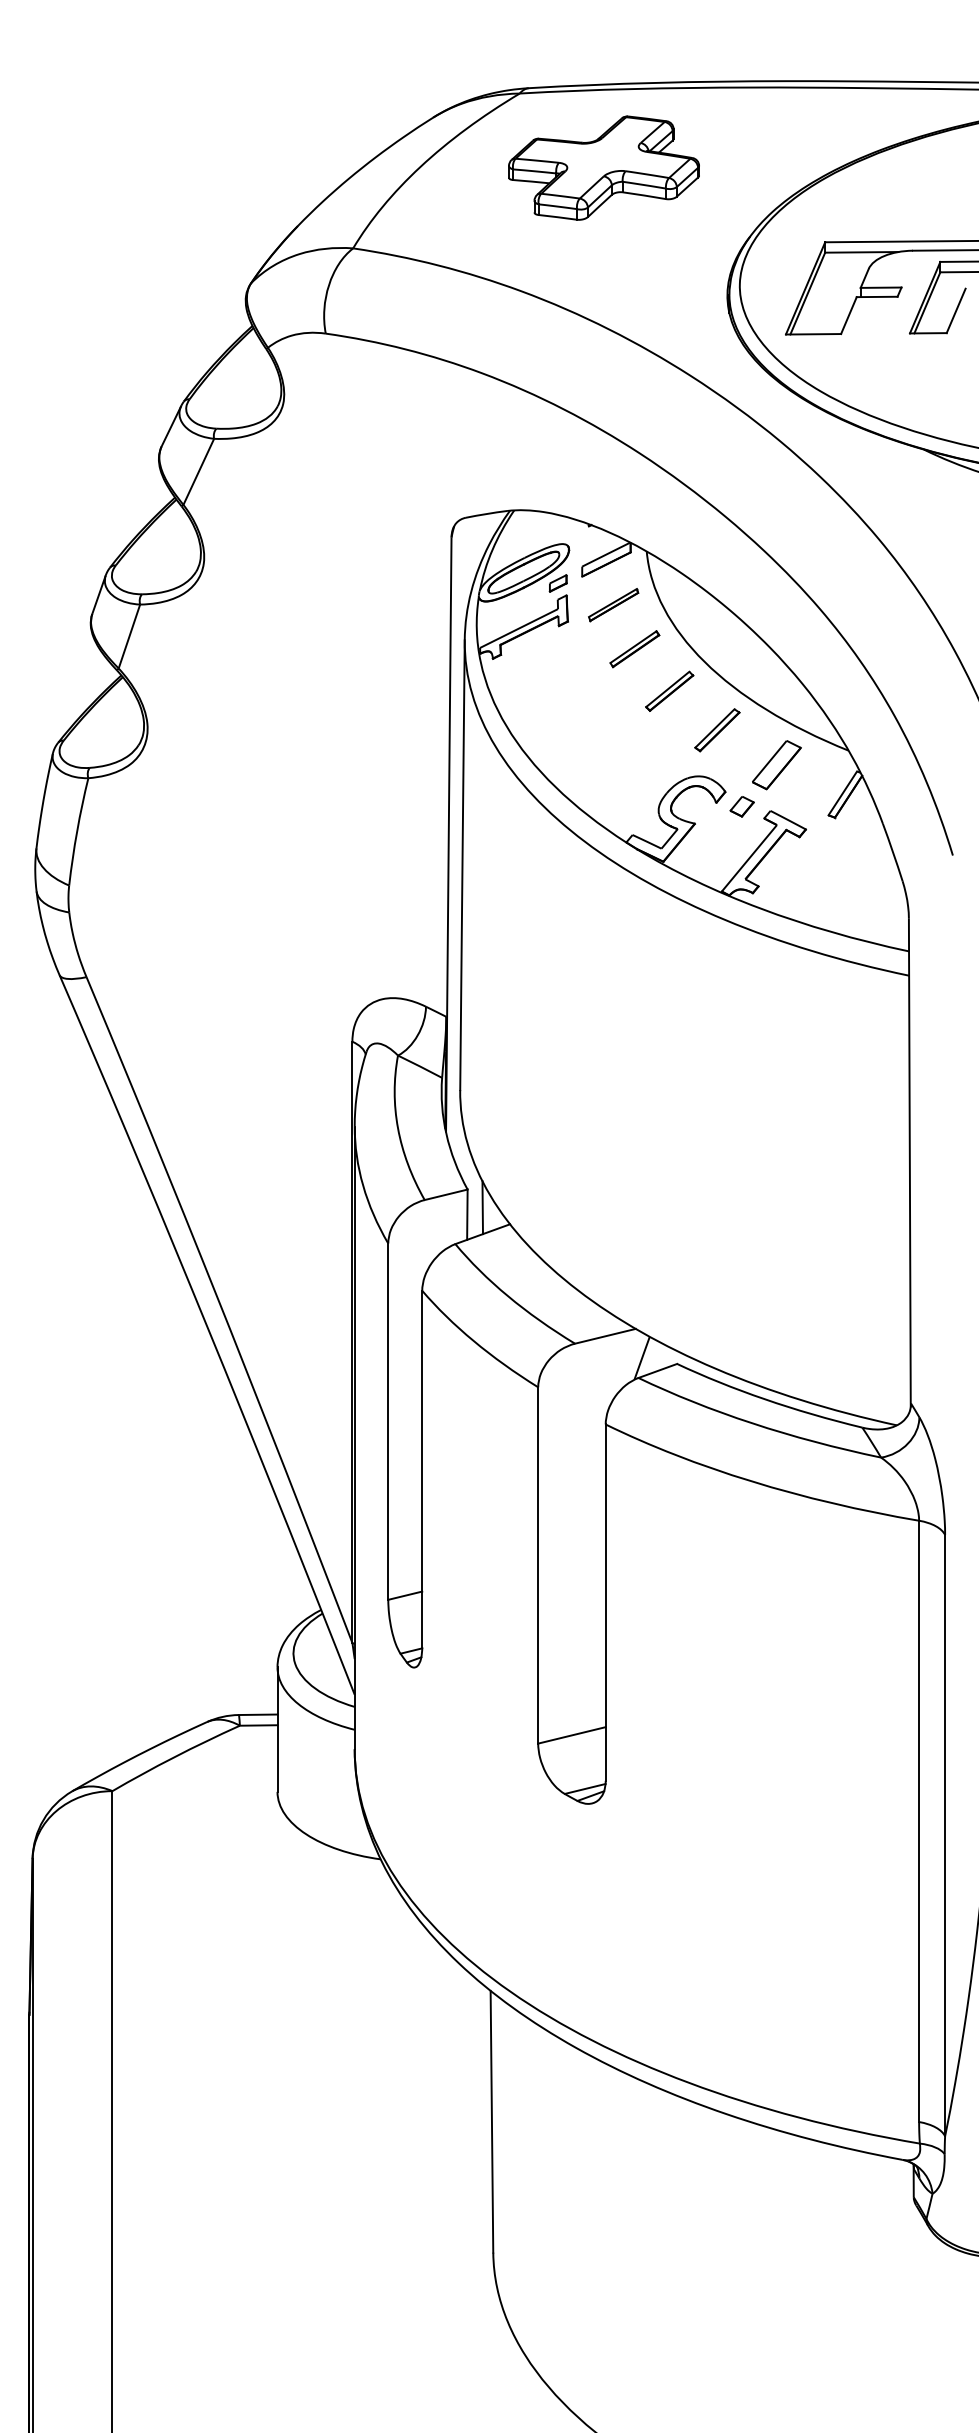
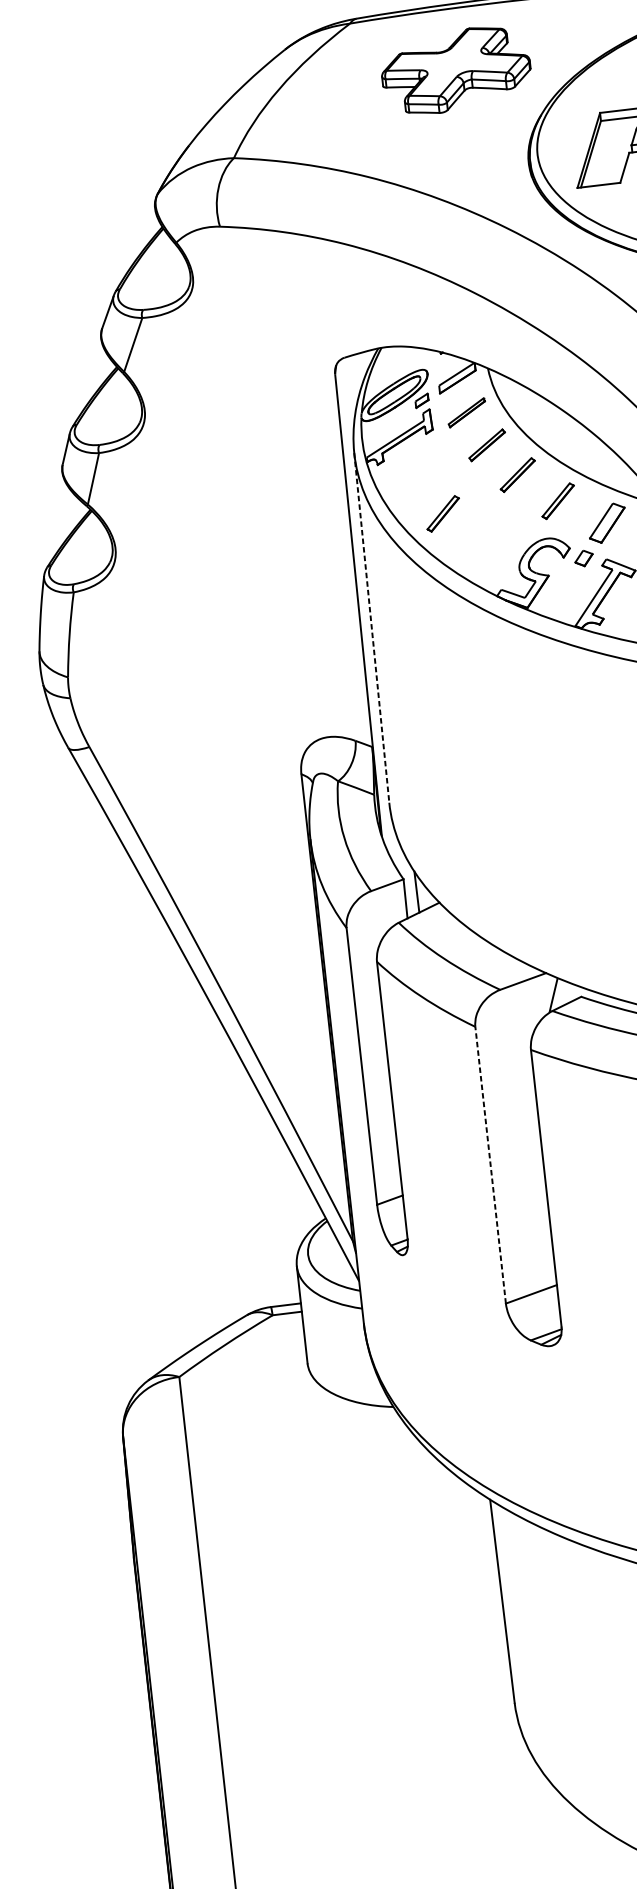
part: (603, 167) -> (455, 70), moved
part: (569, 730) -> (443, 514), added
line: (462, 865) -> (371, 628), solid -> dashed
line: (538, 1564) -> (490, 1164), solid -> dashed

